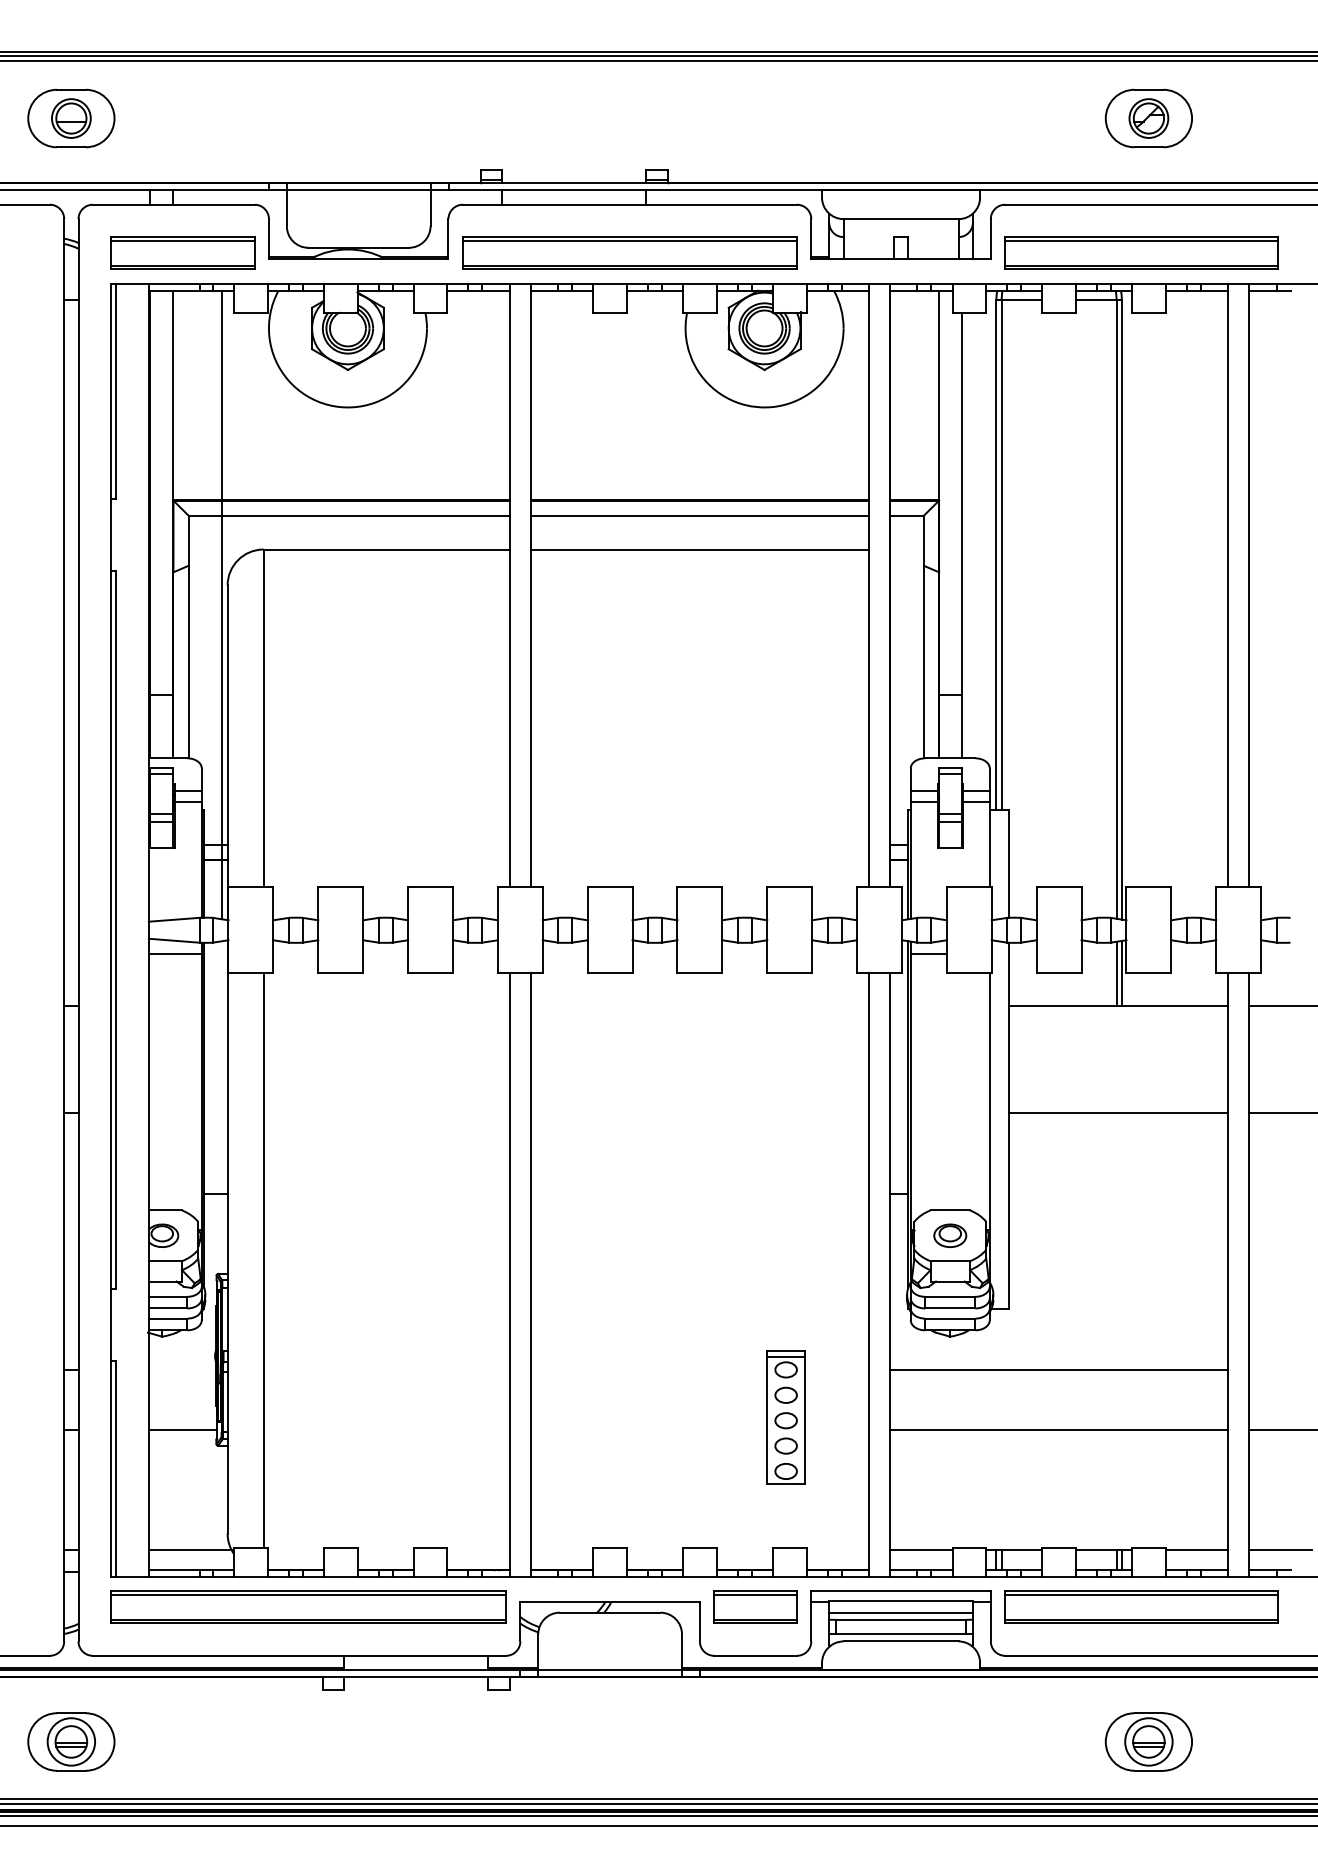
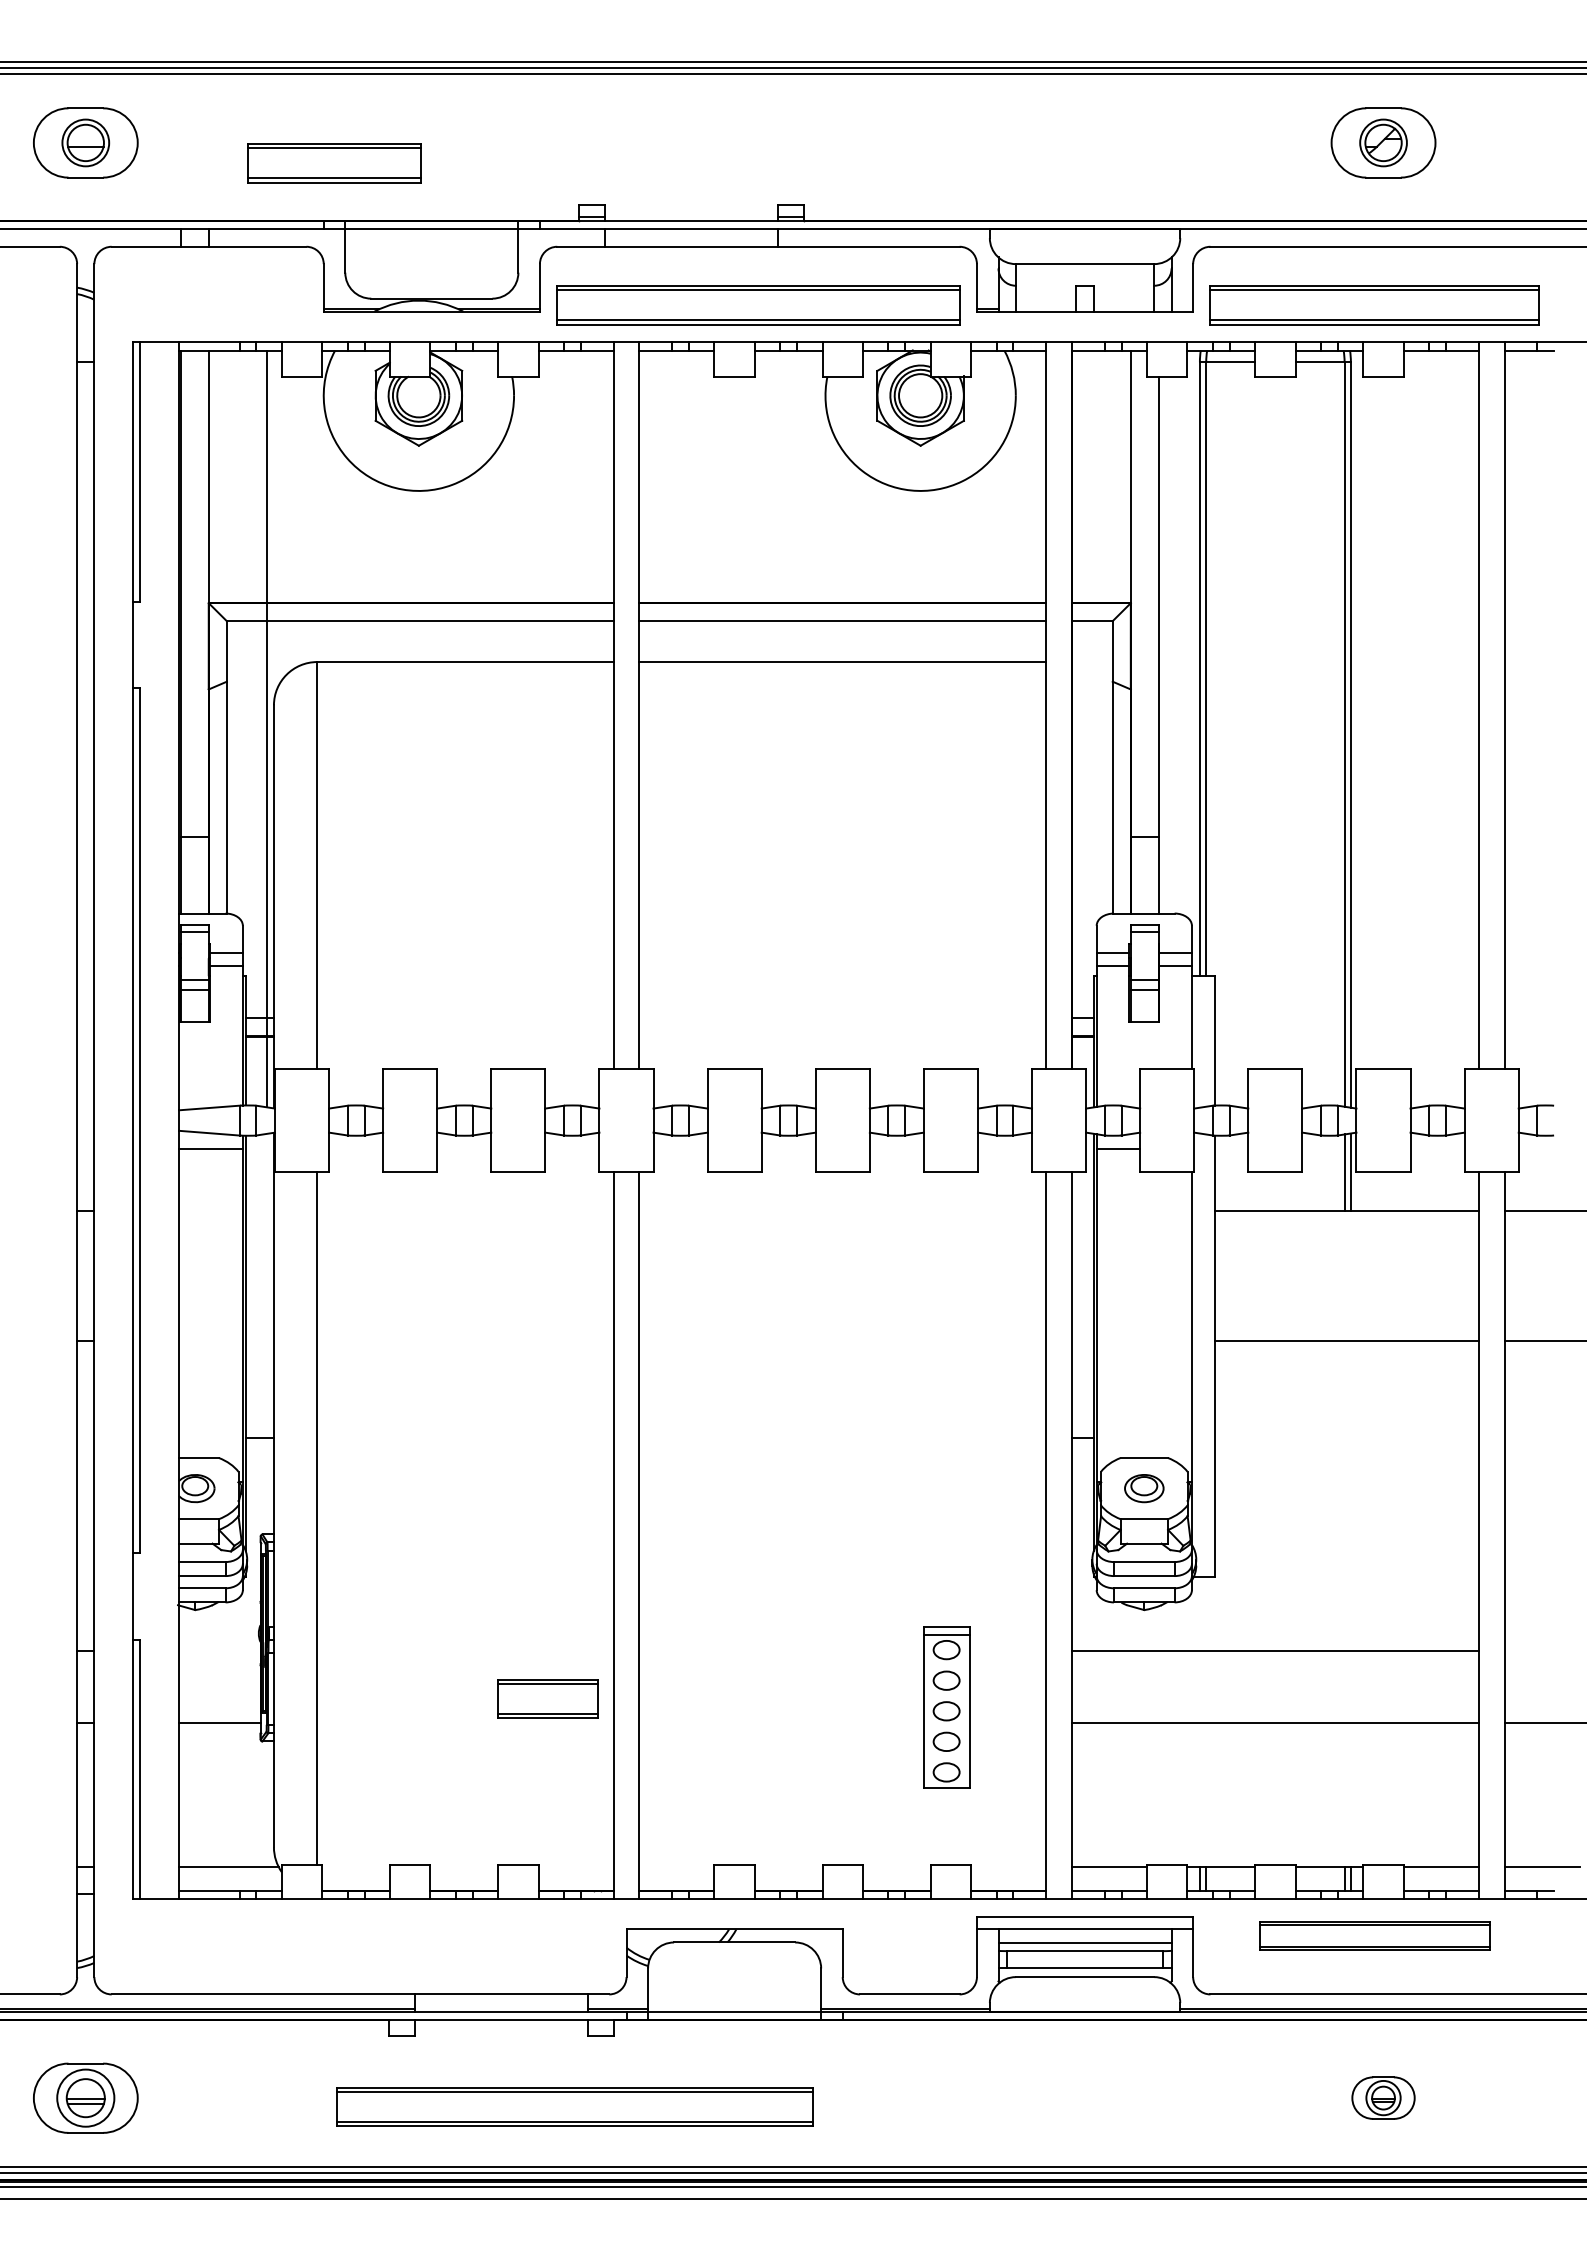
part: (182, 253) -> (334, 163), moved
part: (307, 1606) -> (574, 2106), moved
part: (755, 1606) -> (547, 1698), moved
part: (1141, 1606) -> (1374, 1935), size x0.7
part: (1148, 1741) -> (1383, 2097), size x0.6

